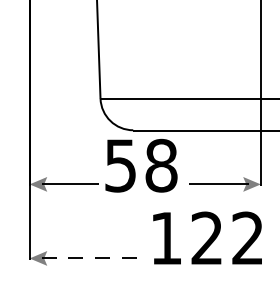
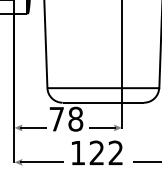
text: (120, 166) -> (56, 119), 58 -> 78
line: (89, 258) -> (42, 162), dashed -> solid

